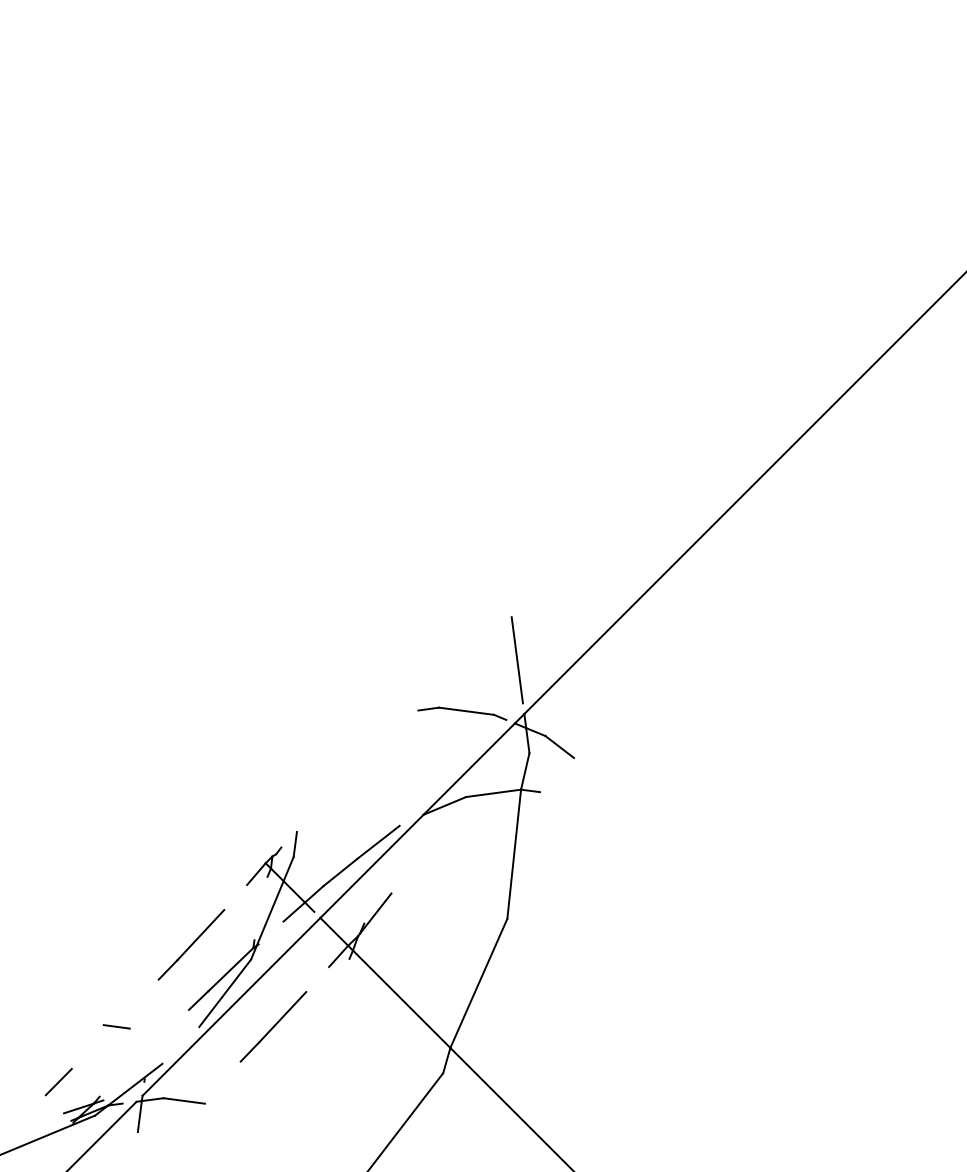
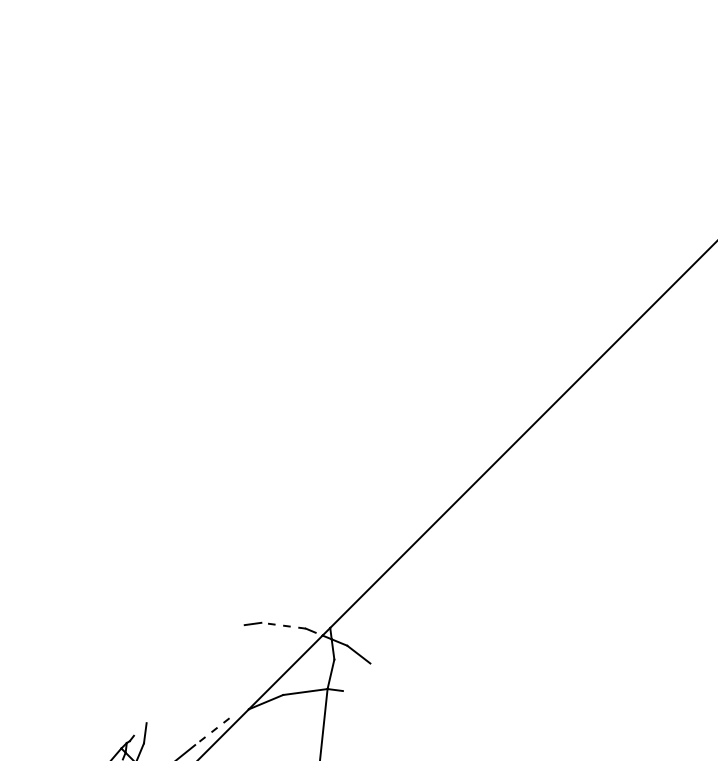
line: (516, 660) -> (323, 584), removed
line: (466, 711) -> (283, 625), solid -> dashed
line: (377, 842) -> (211, 731), solid -> dashed

